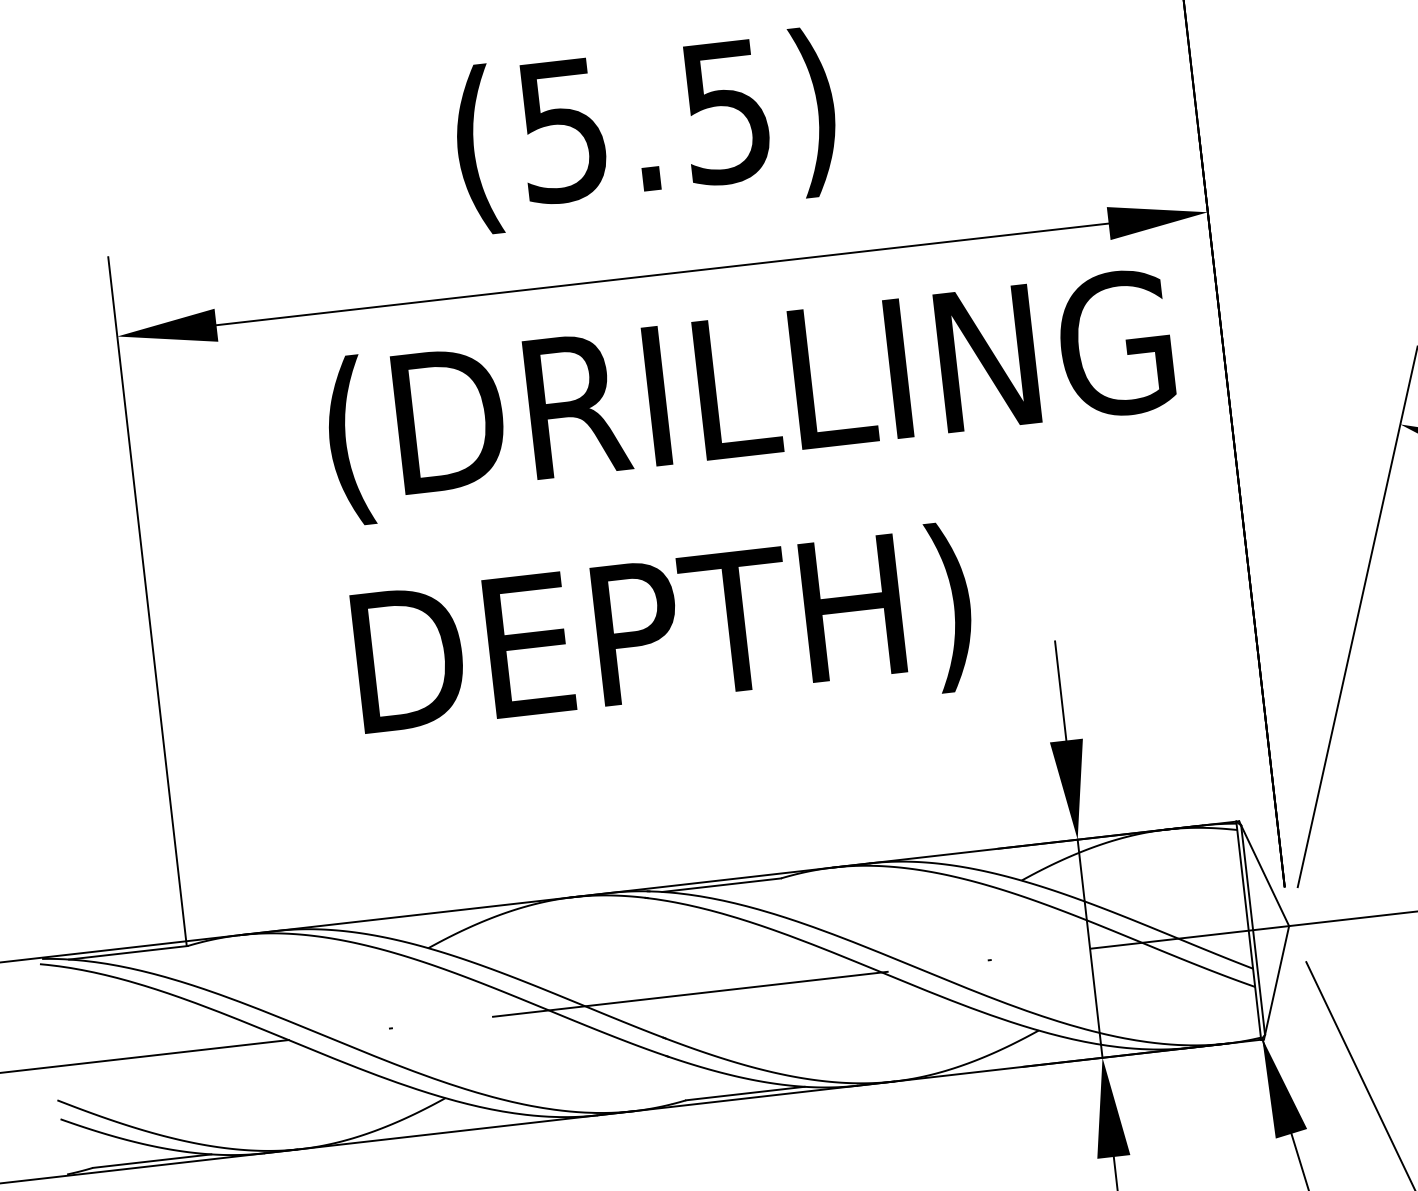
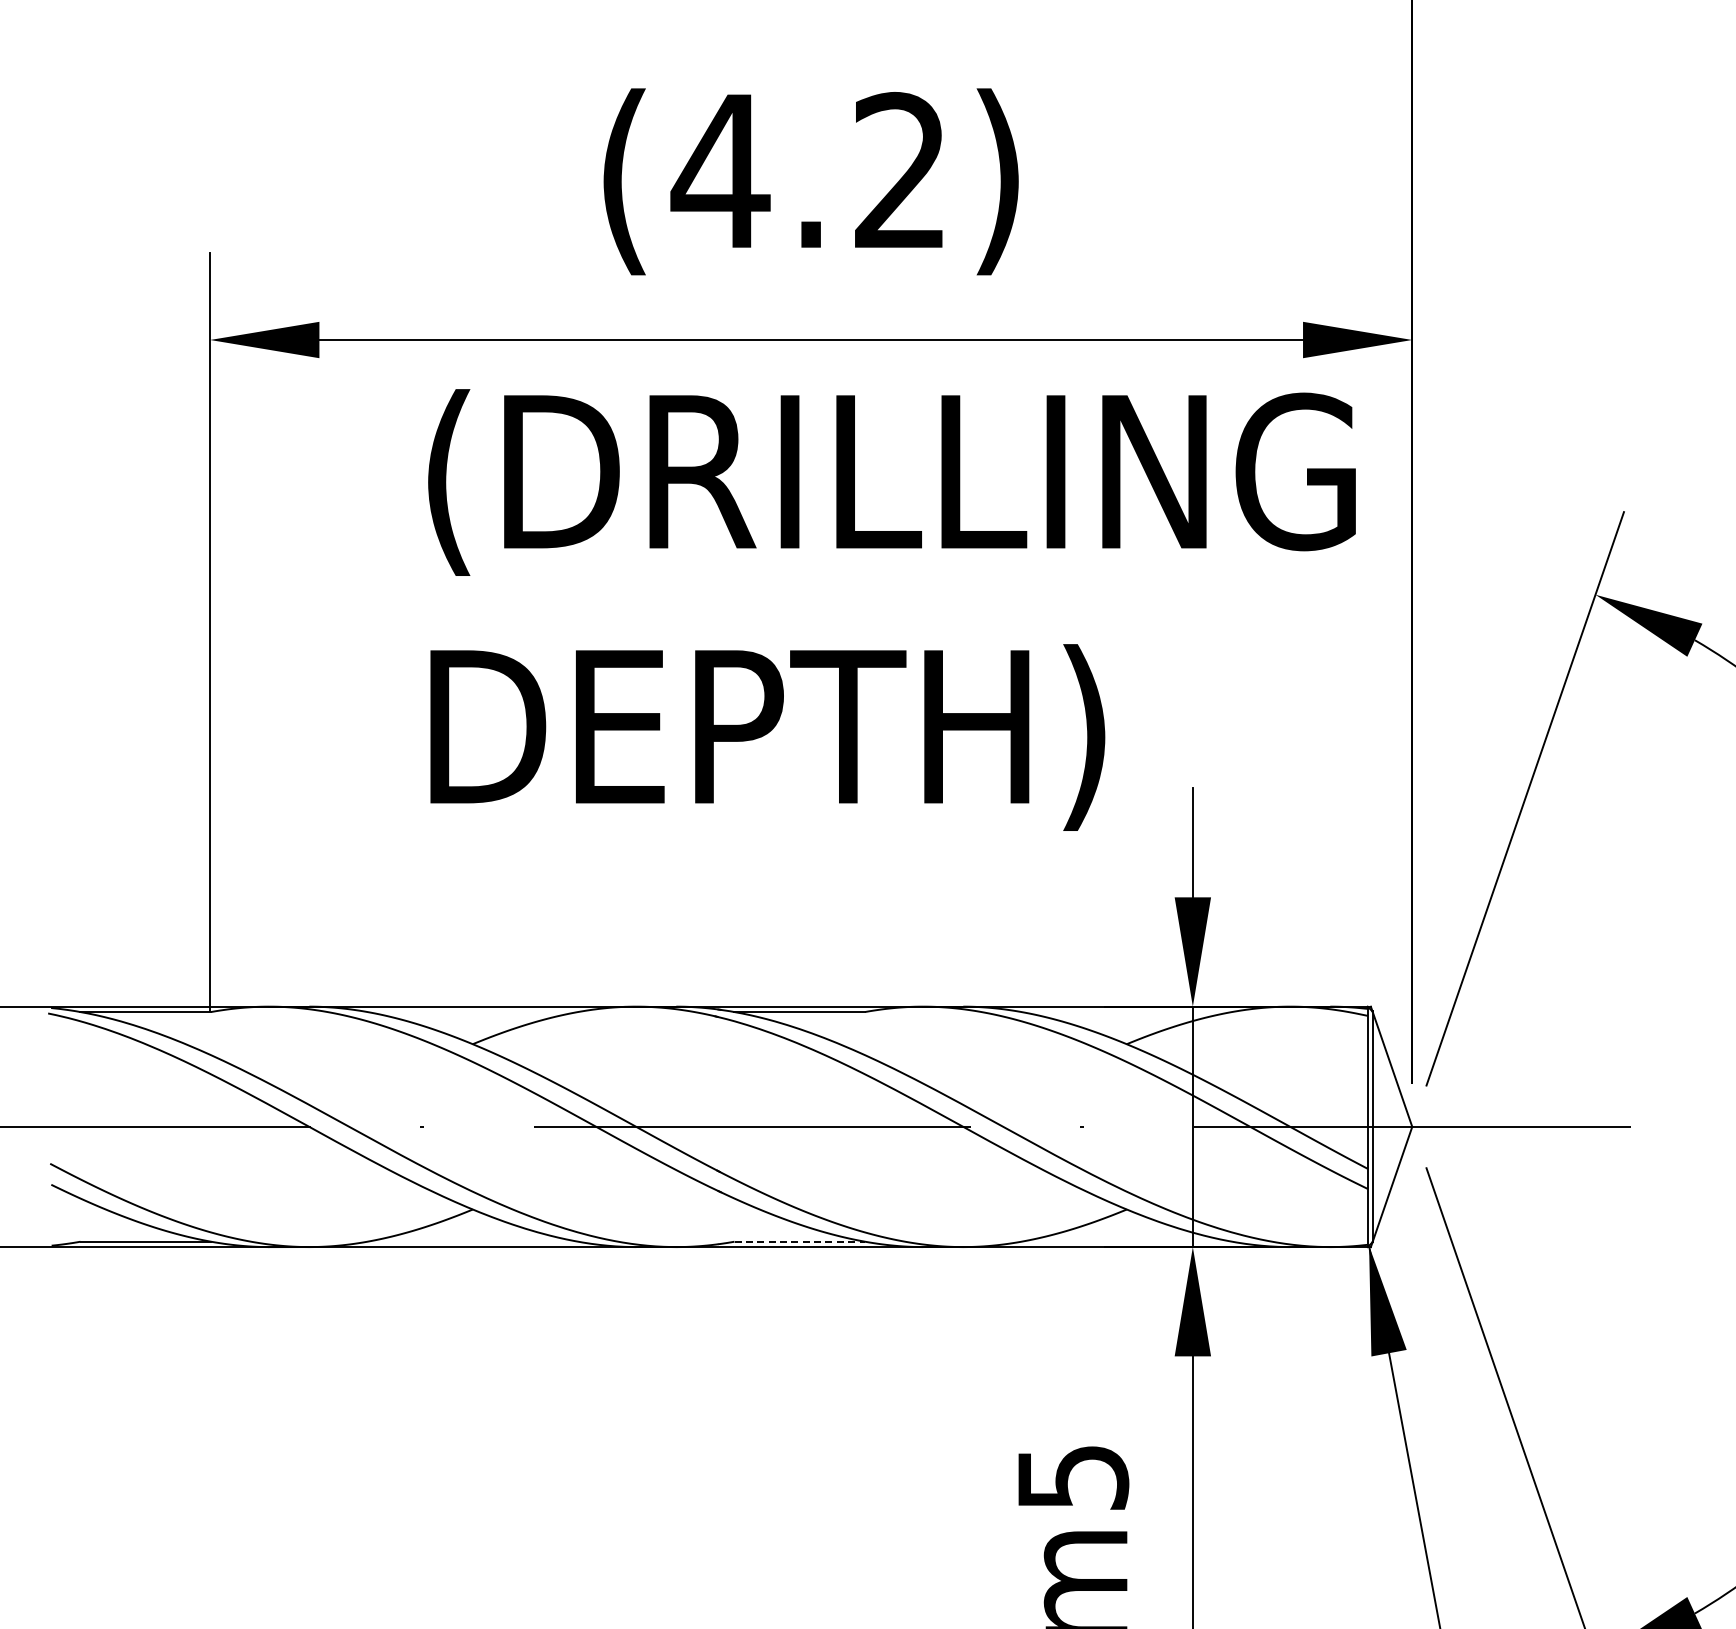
text: (641, 121) -> (807, 171), (5.5) -> (4.2)
line: (746, 1093) -> (800, 1241), solid -> dashed

